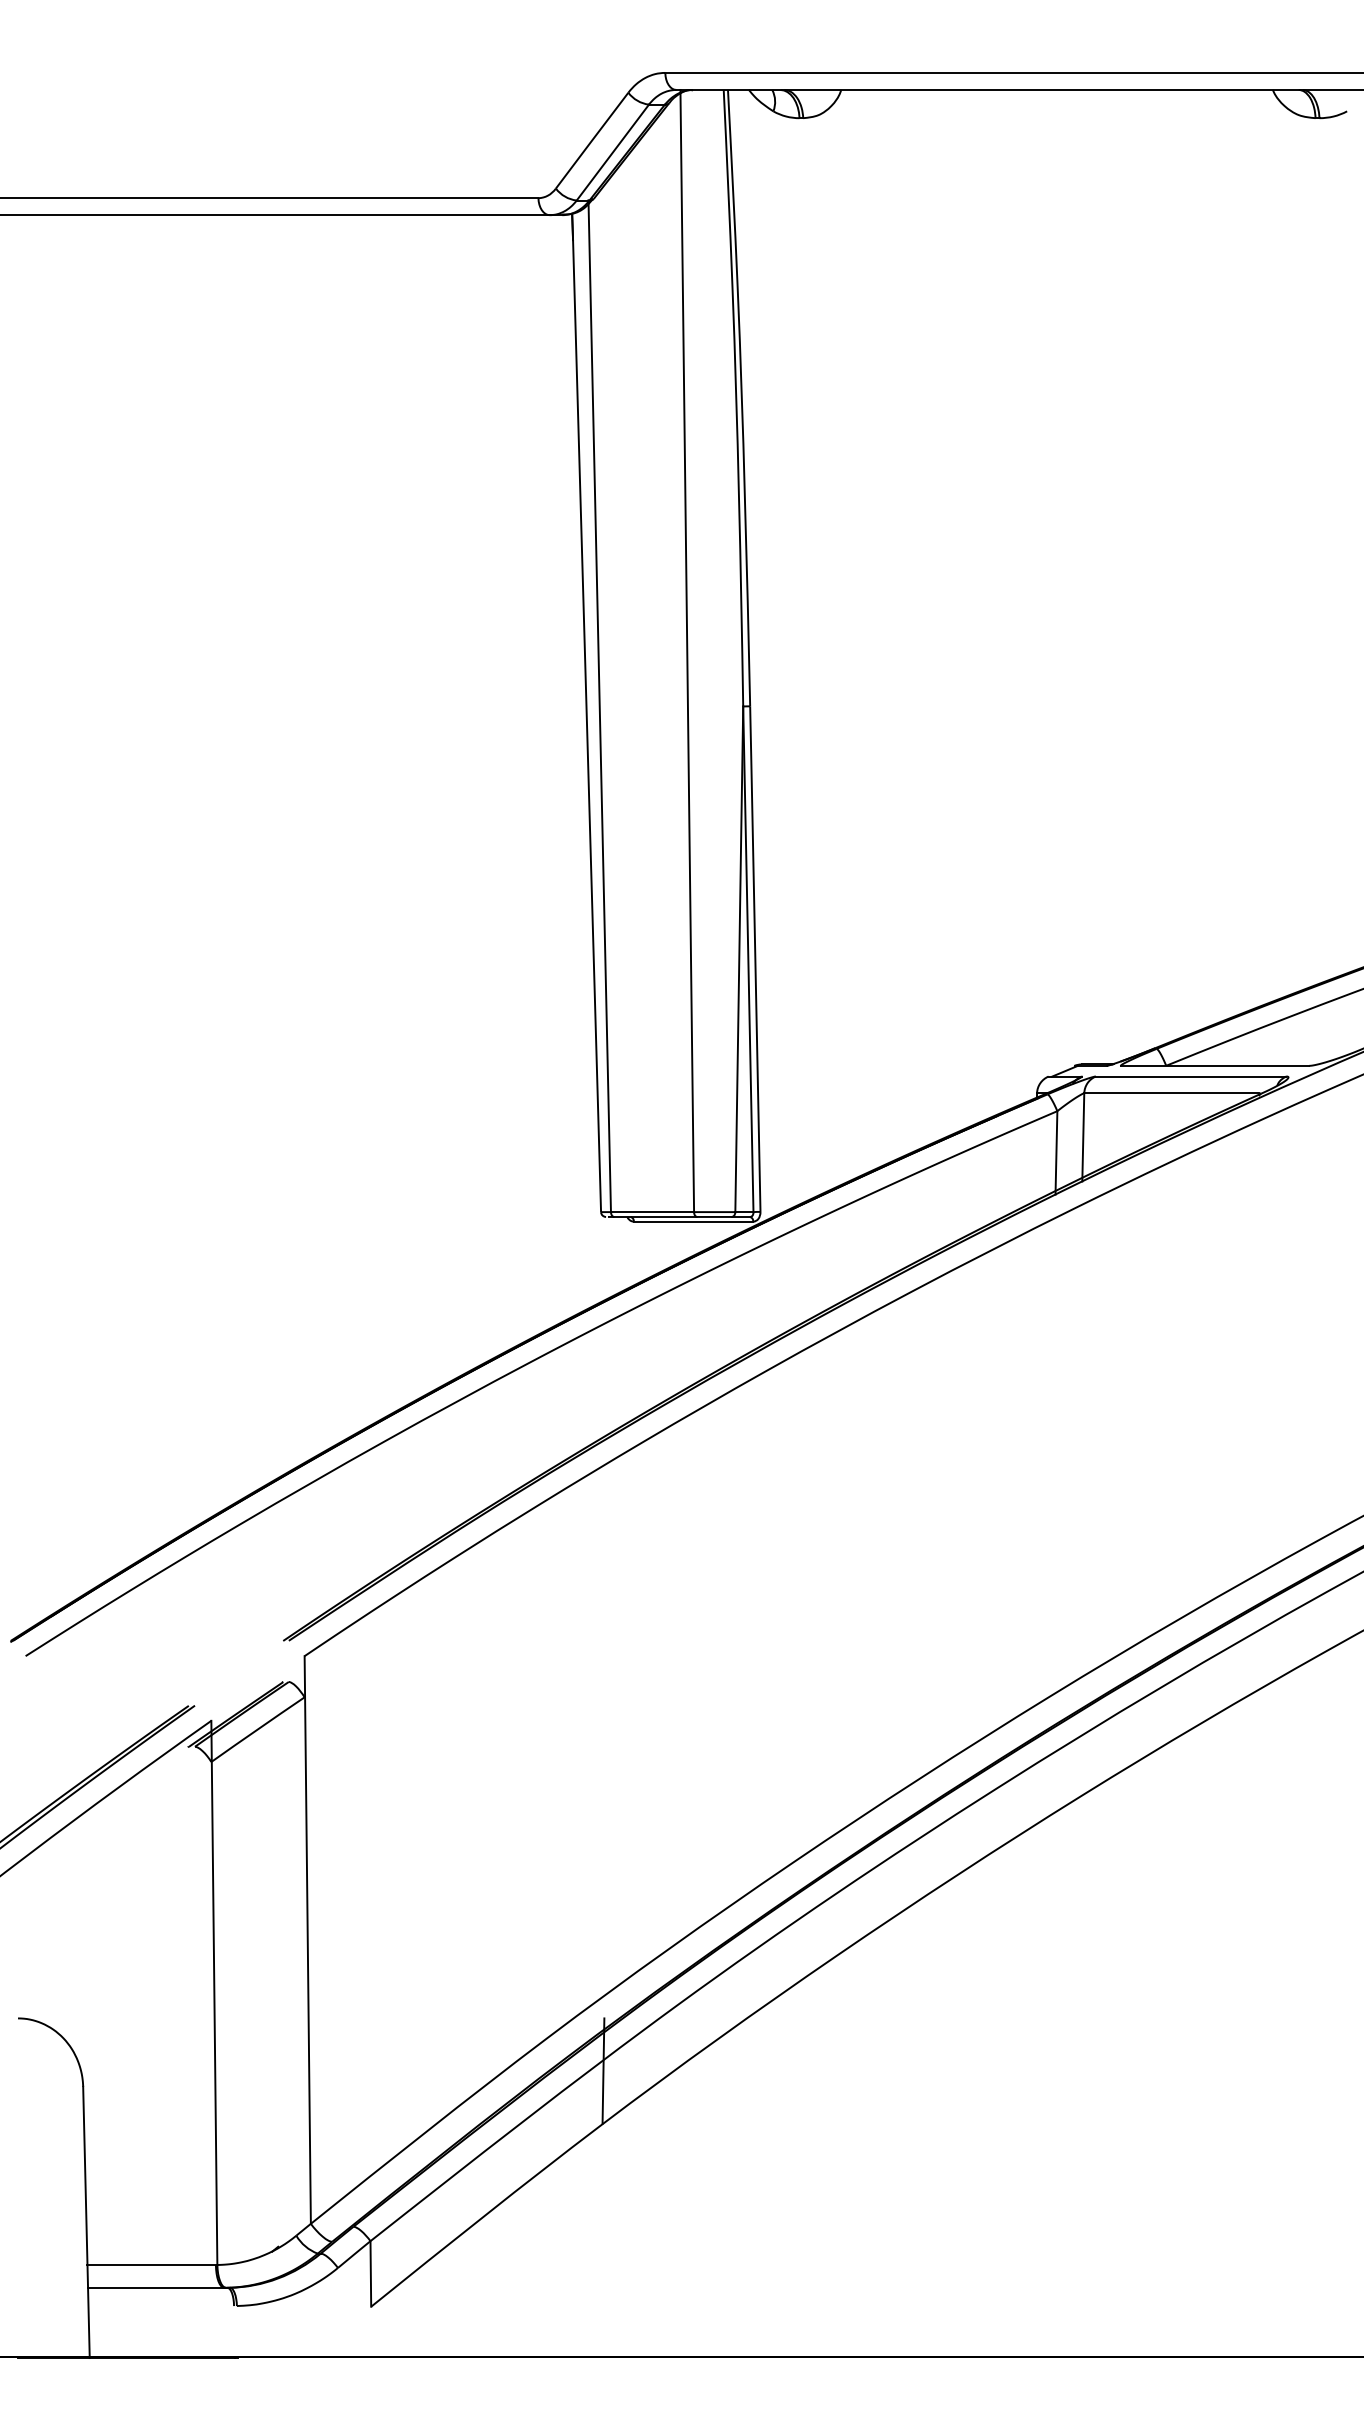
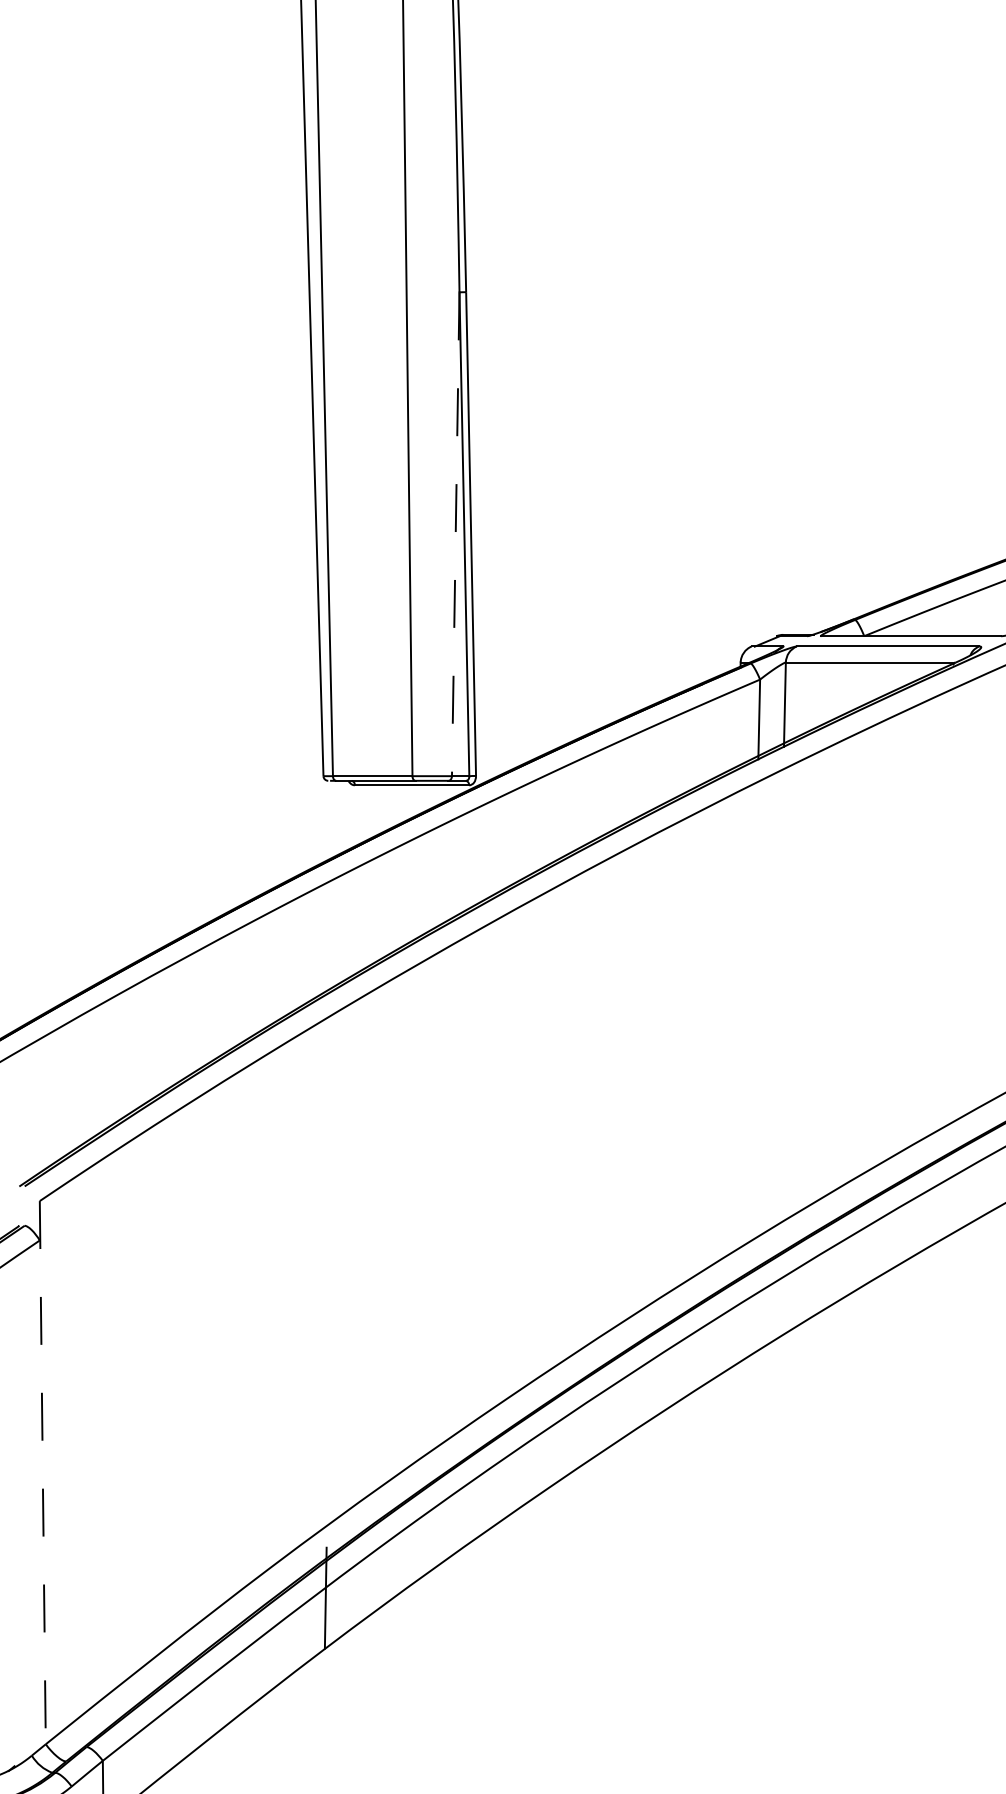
line: (739, 959) -> (455, 534), solid -> dashed
line: (307, 1939) -> (42, 1472), solid -> dashed

